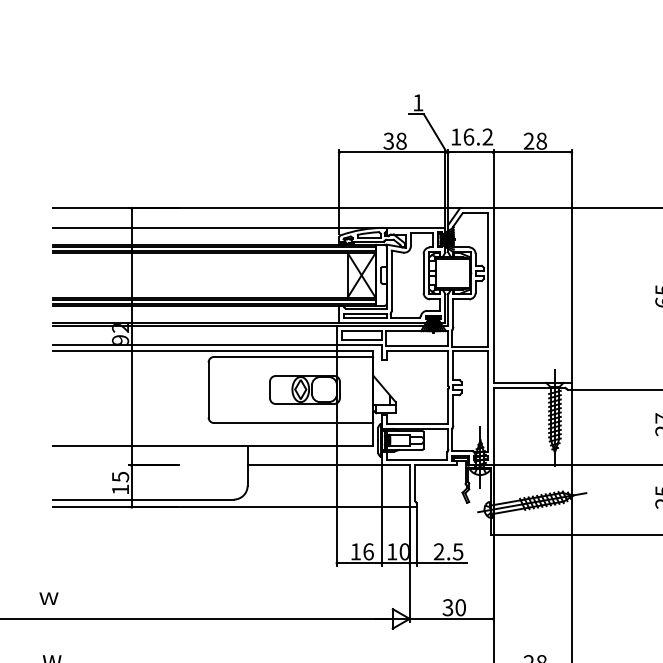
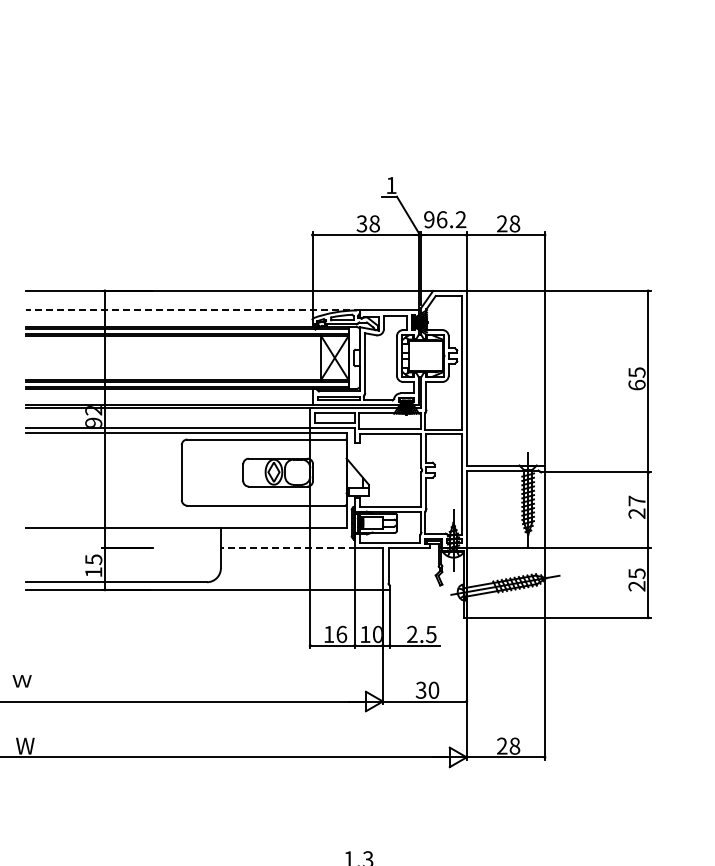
text: (456, 136) -> (429, 219), 16.2 -> 96.2
line: (220, 227) -> (193, 310), solid -> dashed
line: (315, 464) -> (288, 547), solid -> dashed

